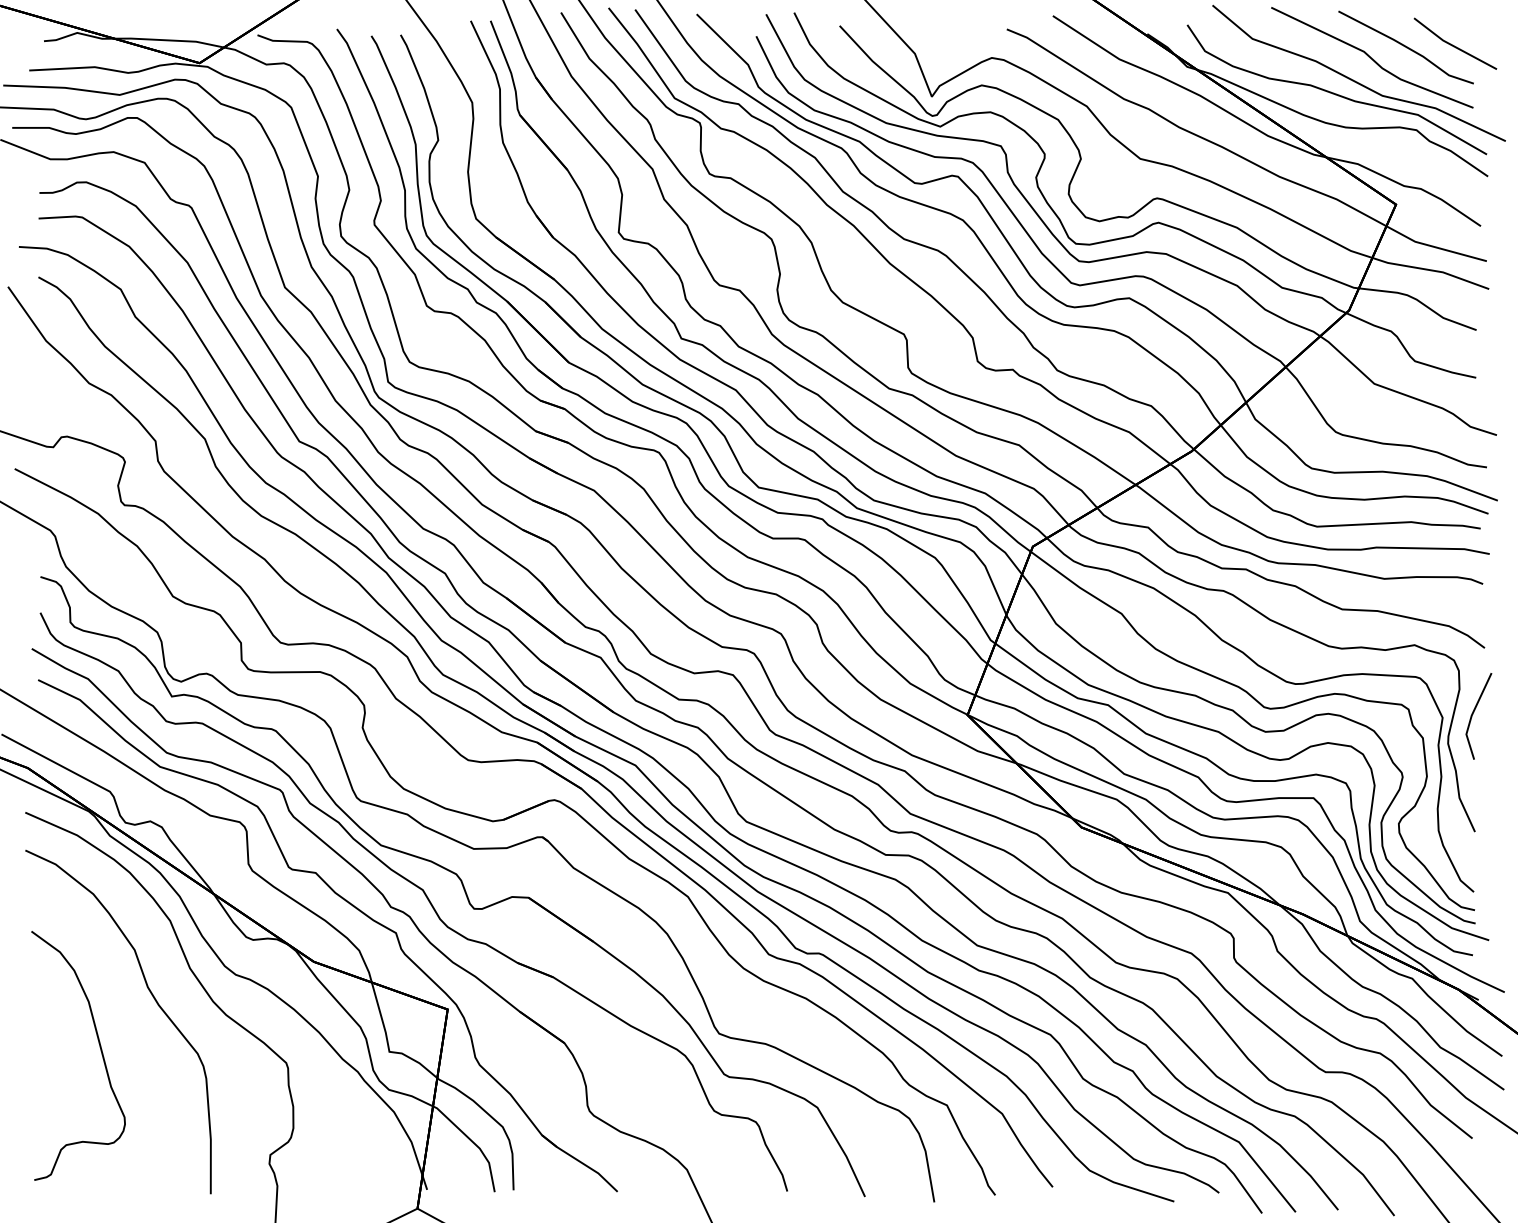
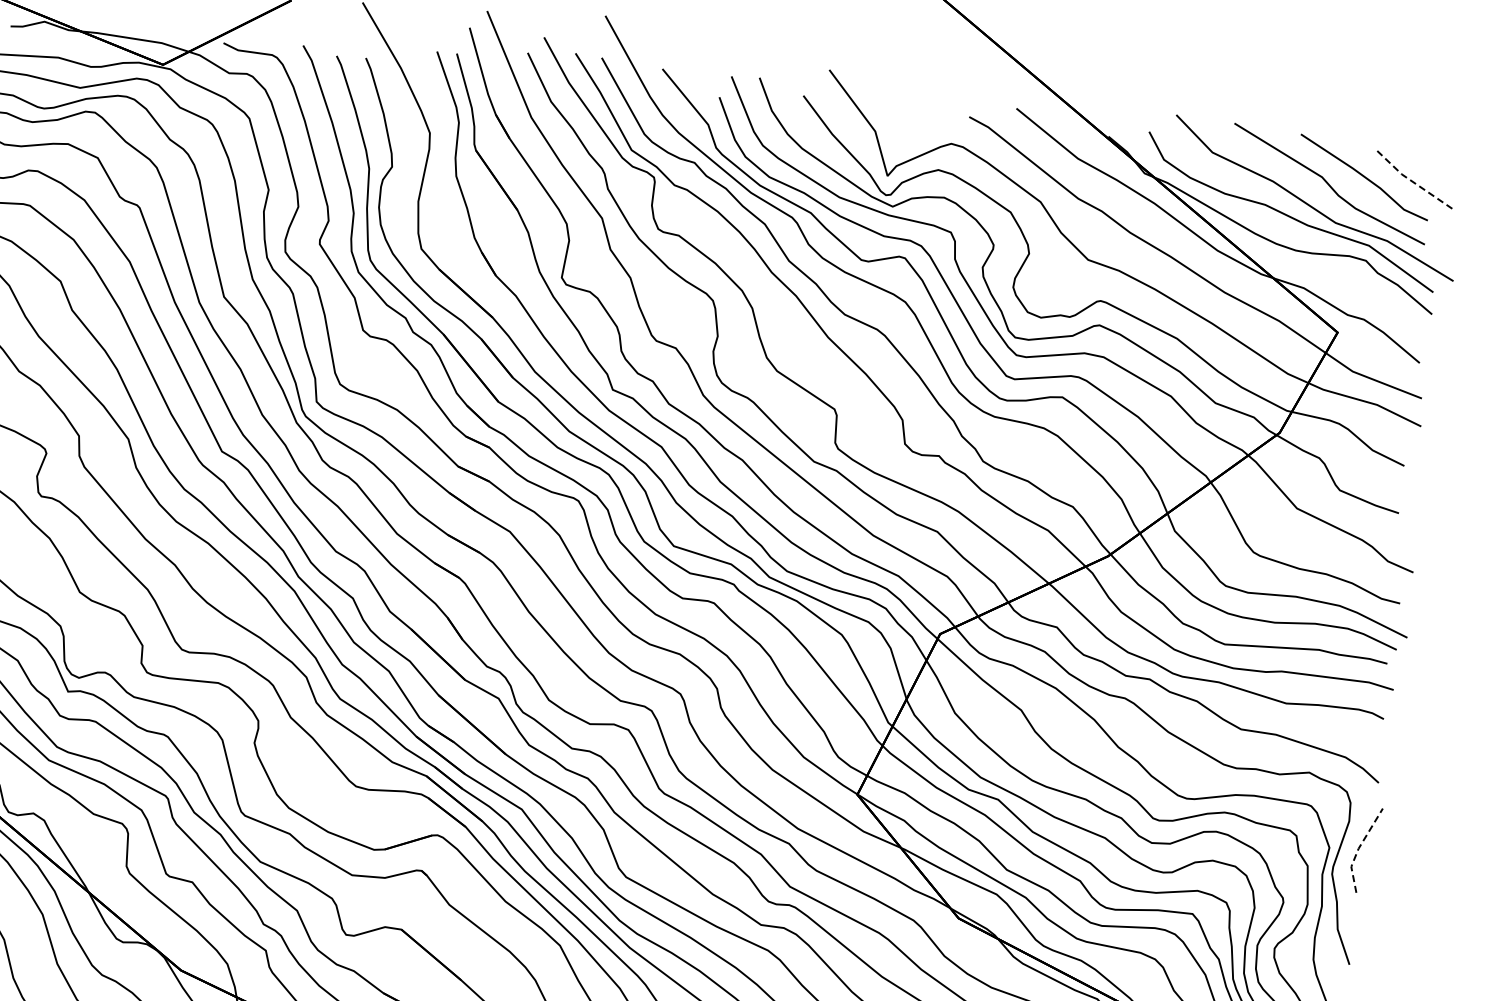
line: (1452, 45) -> (1410, 180), solid -> dashed
line: (1471, 715) -> (1358, 848), solid -> dashed

